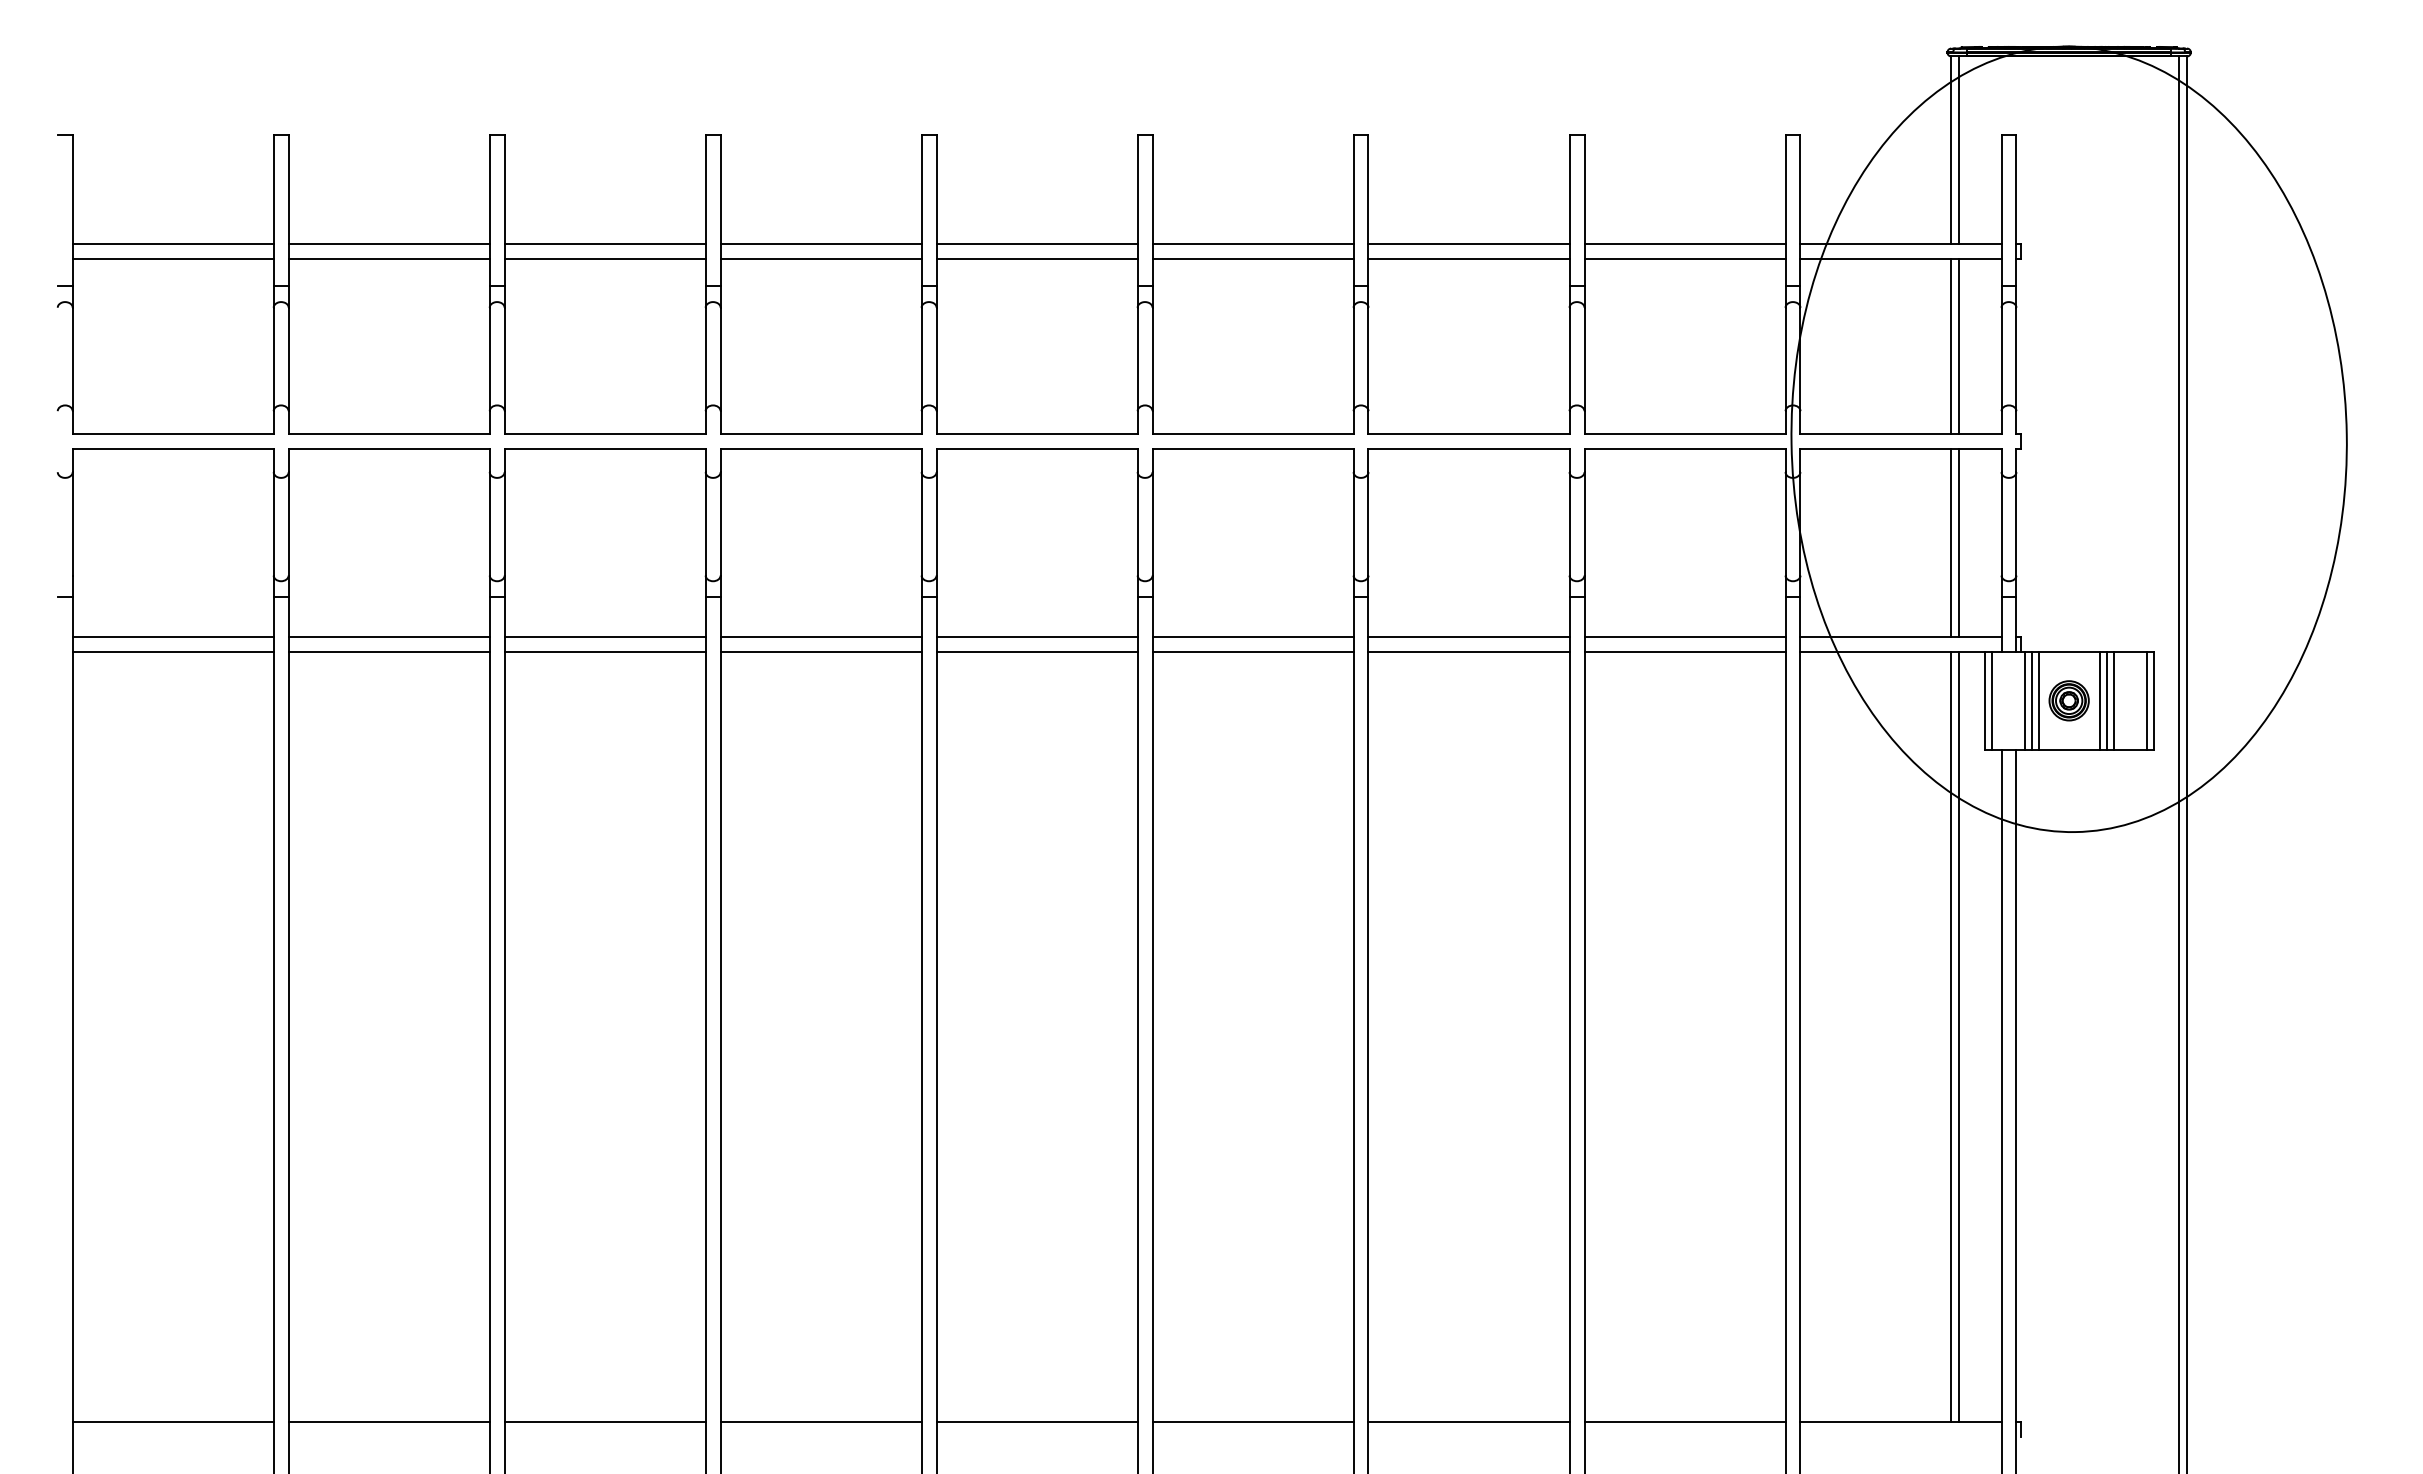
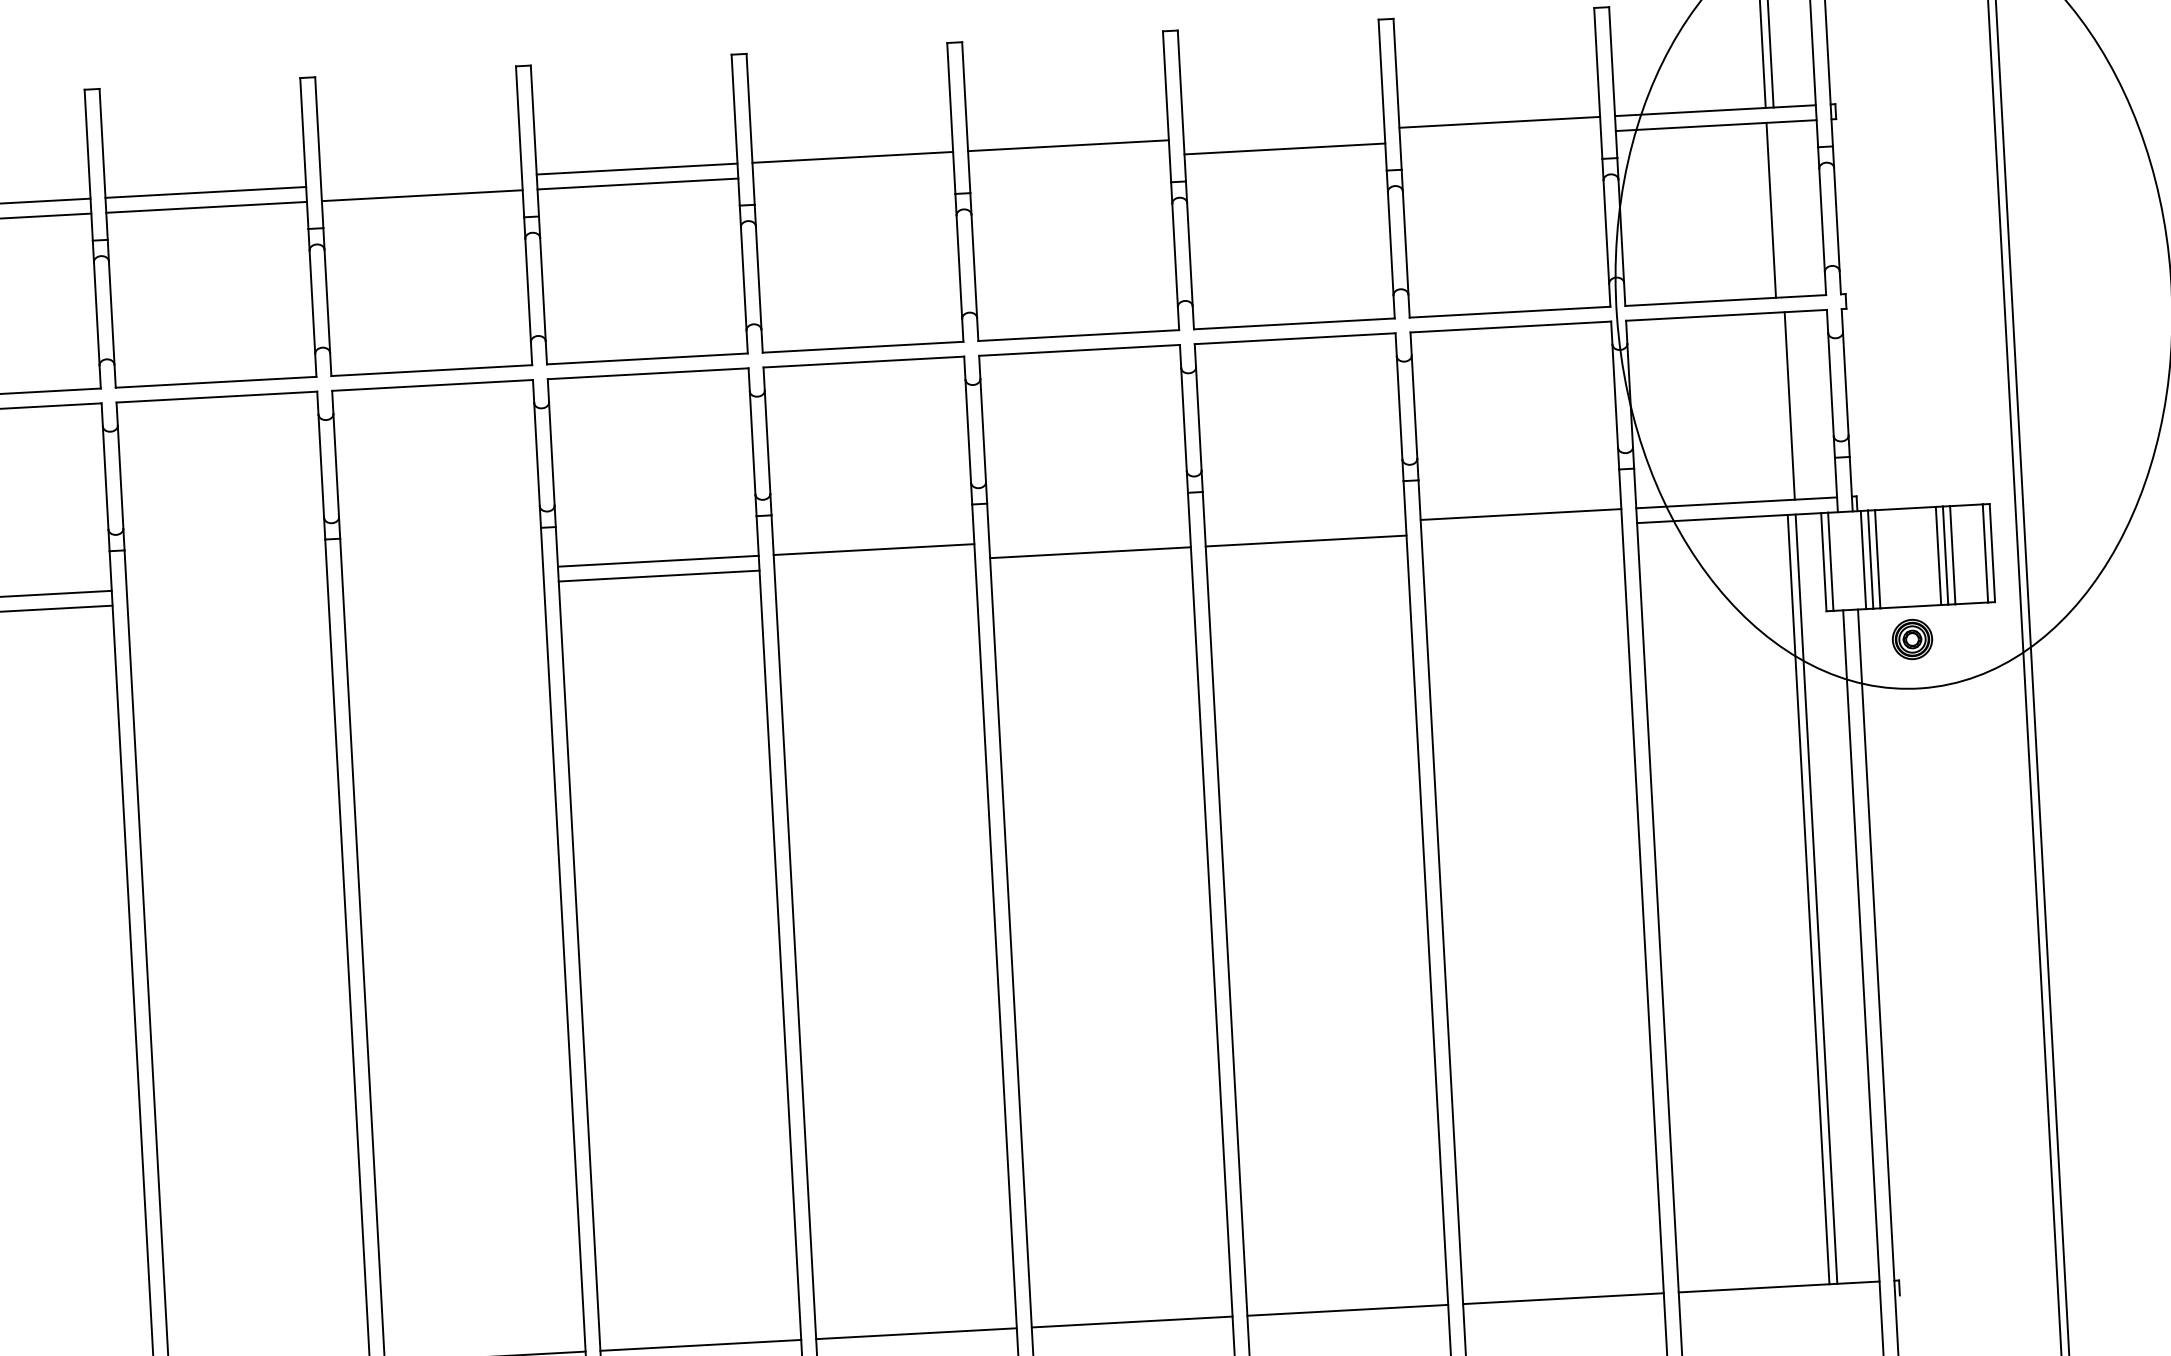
line: (604, 244) -> (420, 181), removed
line: (1468, 244) -> (1283, 134), removed
line: (1036, 259) -> (853, 172), removed
line: (1252, 259) -> (1068, 161), removed
line: (1684, 259) -> (1500, 137), removed
line: (1959, 346) -> (1779, 209), removed
line: (1951, 542) -> (1781, 405), removed
line: (388, 636) -> (226, 584), removed
line: (604, 636) -> (442, 572), removed
line: (1252, 636) -> (1089, 537), removed
line: (1468, 636) -> (1304, 525), removed
line: (388, 651) -> (227, 599), removed
line: (604, 651) -> (442, 587), removed
line: (1036, 651) -> (874, 564), removed
line: (1684, 651) -> (1521, 529), removed
part: (2068, 700) -> (1911, 639), moved

